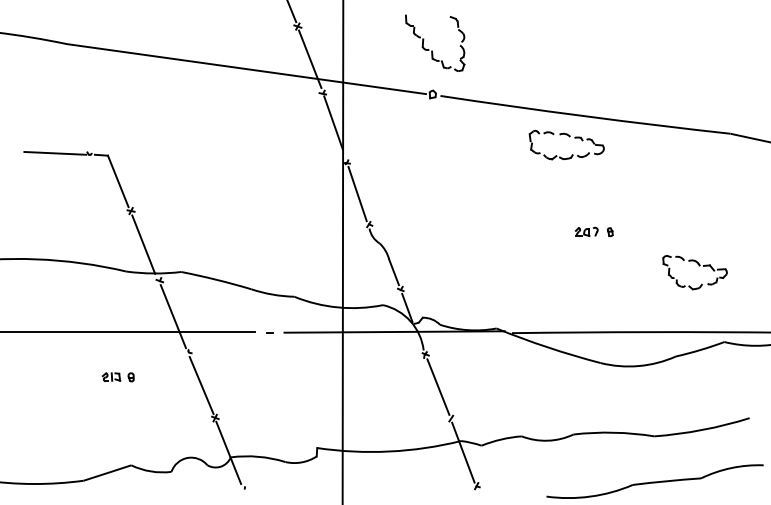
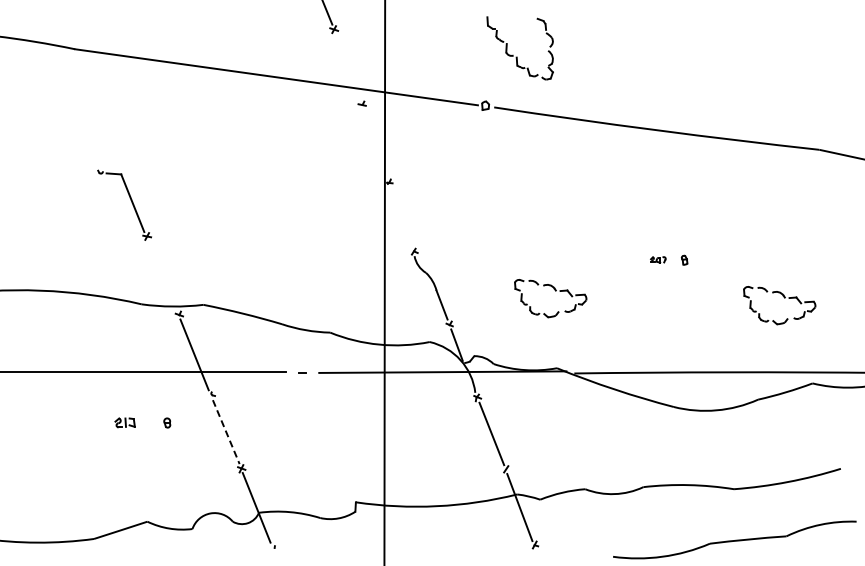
part: (432, 50) -> (517, 56), moved
line: (309, 59) -> (347, 66), removed
line: (332, 122) -> (373, 137), removed
part: (569, 137) -> (638, 153), removed
line: (54, 153) -> (61, 171), removed
line: (357, 194) -> (401, 217), removed
part: (587, 231) -> (658, 259), size x0.6
line: (143, 244) -> (161, 273), removed
part: (495, 260) -> (555, 291), added
part: (131, 376) -> (167, 422), moved
line: (201, 385) -> (226, 432), solid -> dashed

